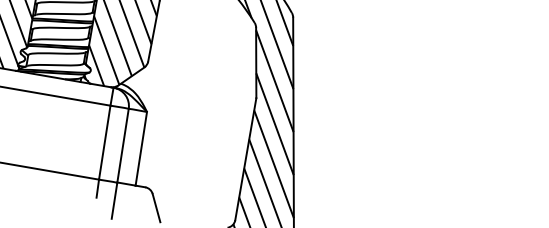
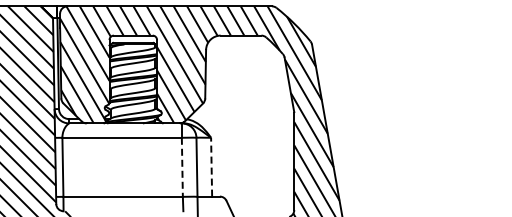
line: (104, 142) -> (182, 167), solid -> dashed
line: (141, 147) -> (211, 166), solid -> dashed

